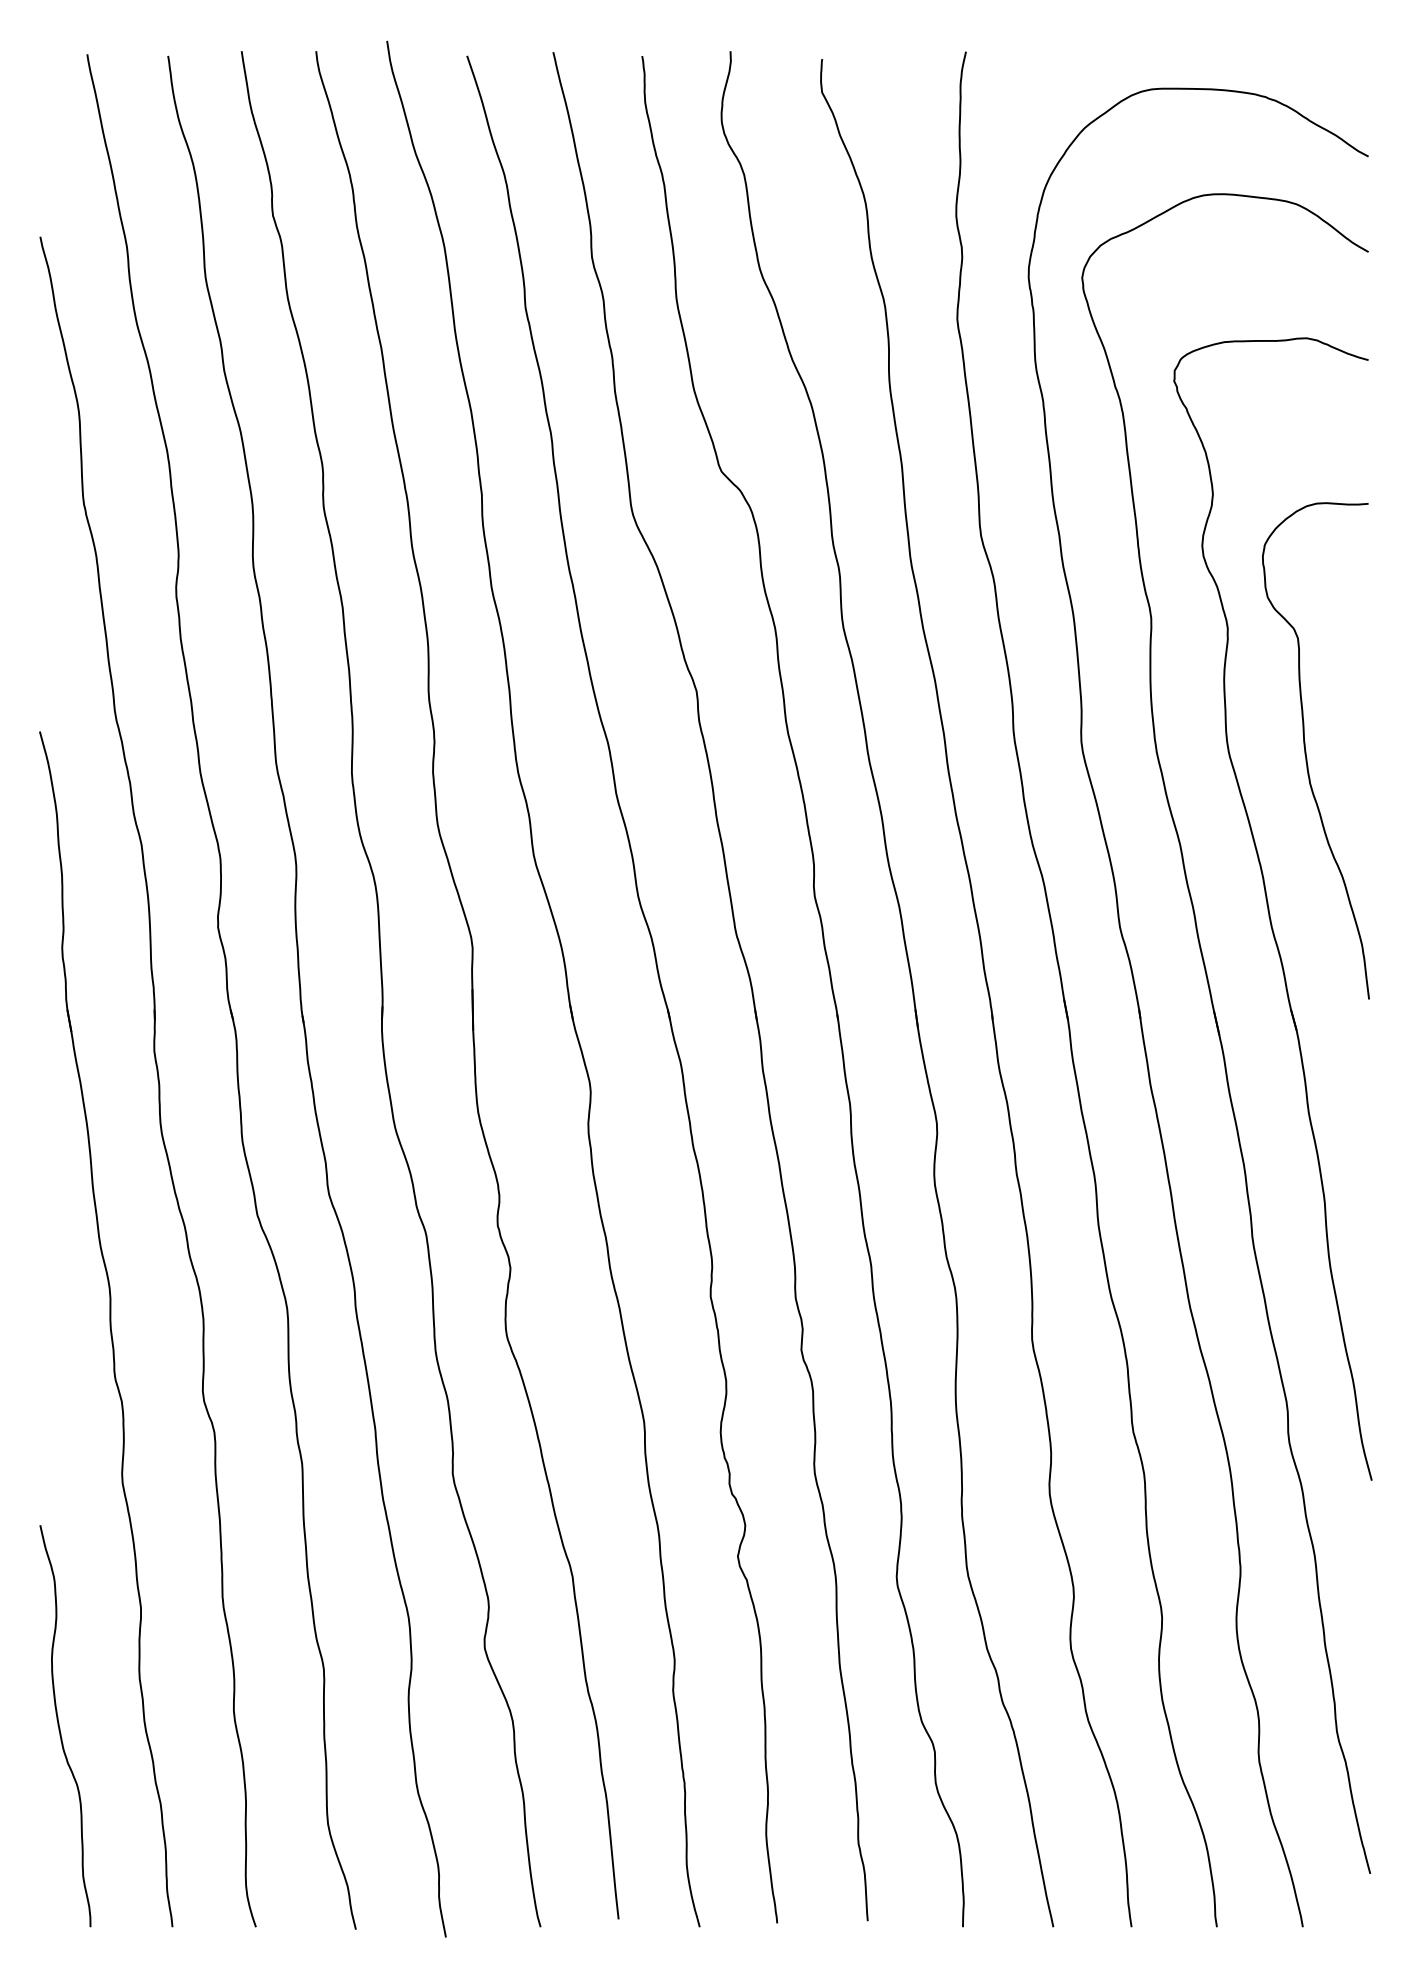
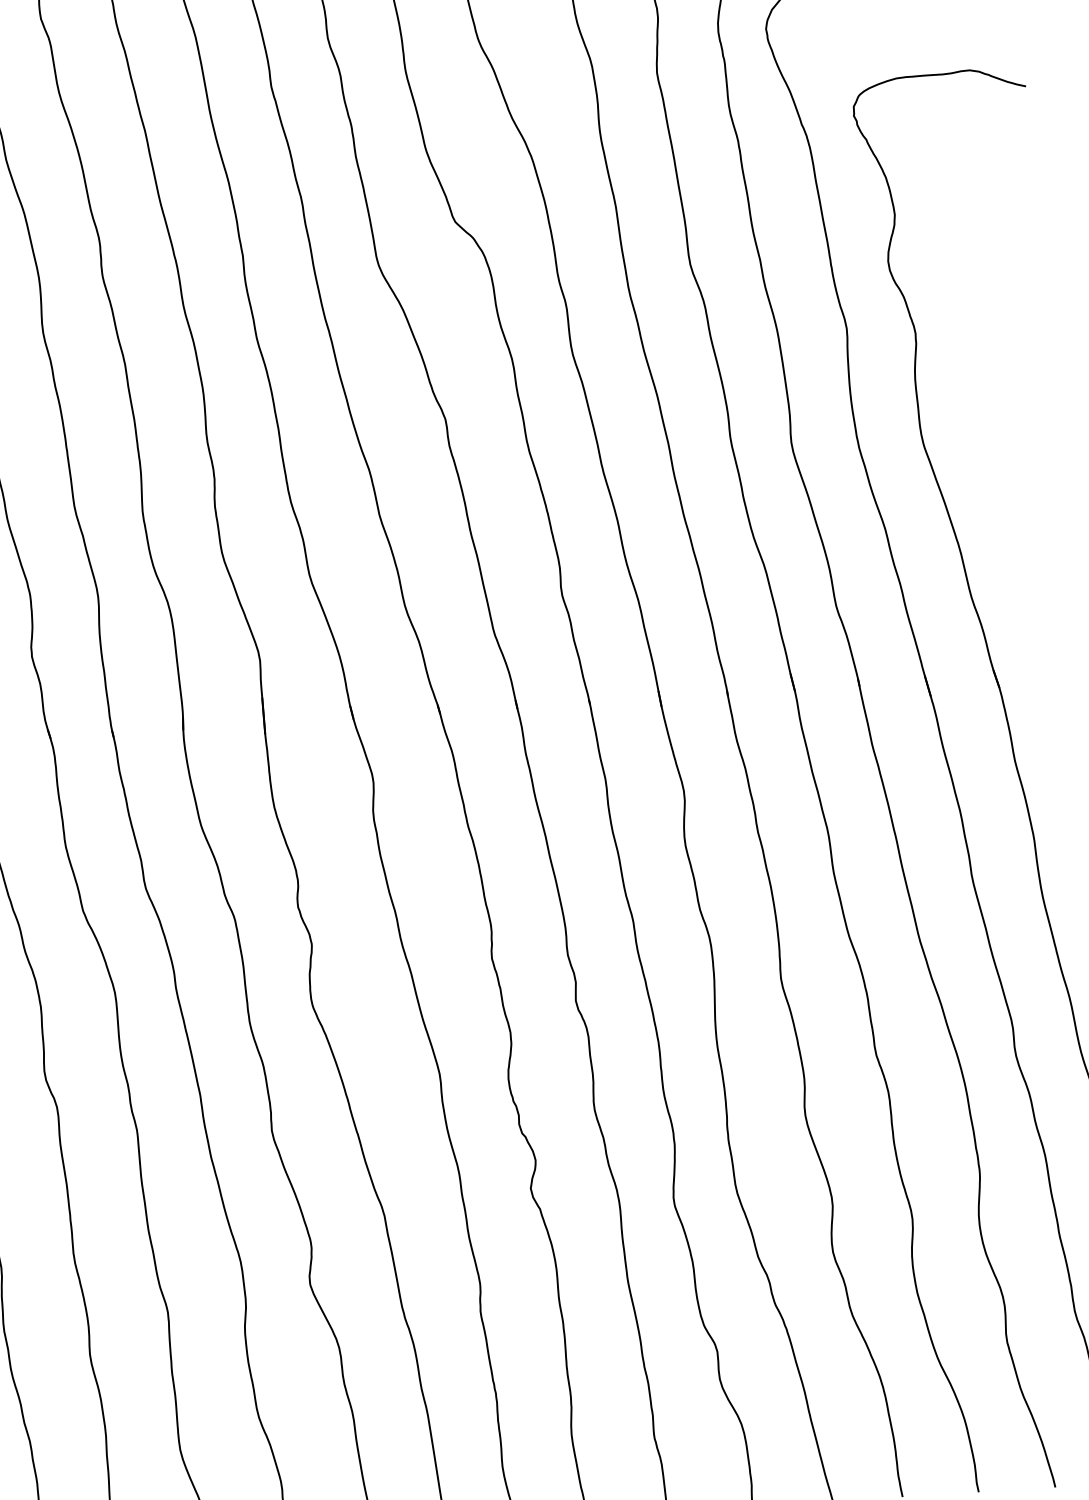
curve: (1306, 750) -> (992, 437), removed

